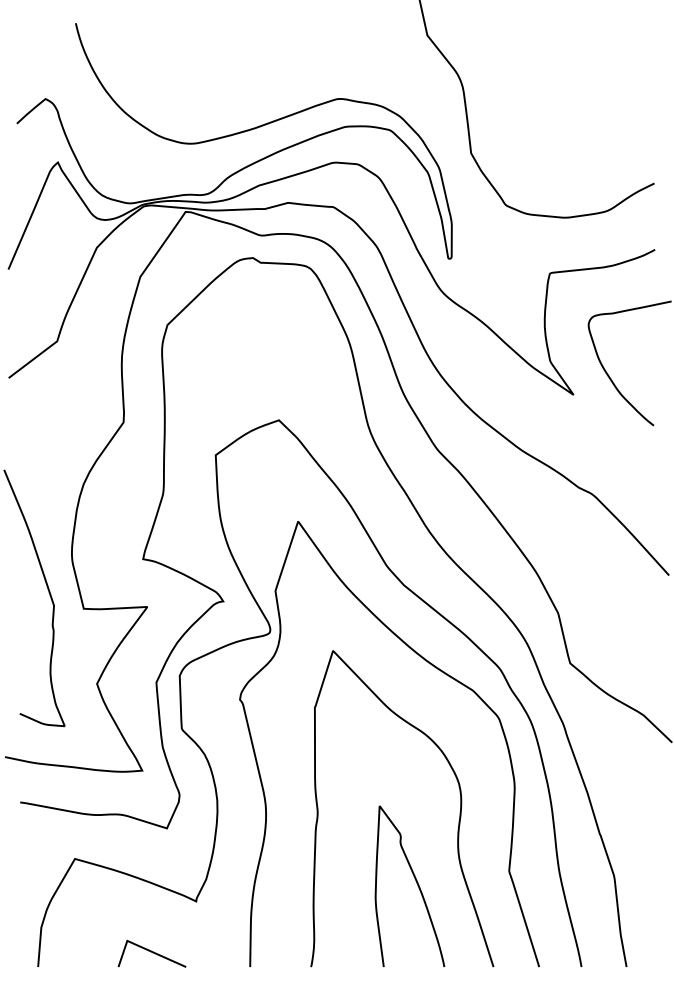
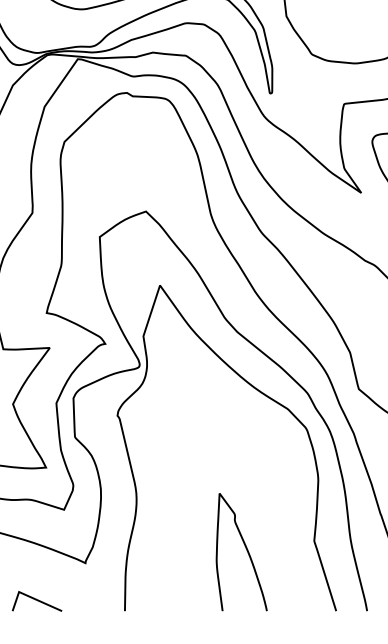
curve: (459, 812) -> (277, 498), removed
line: (151, 952) -> (36, 600), moved

